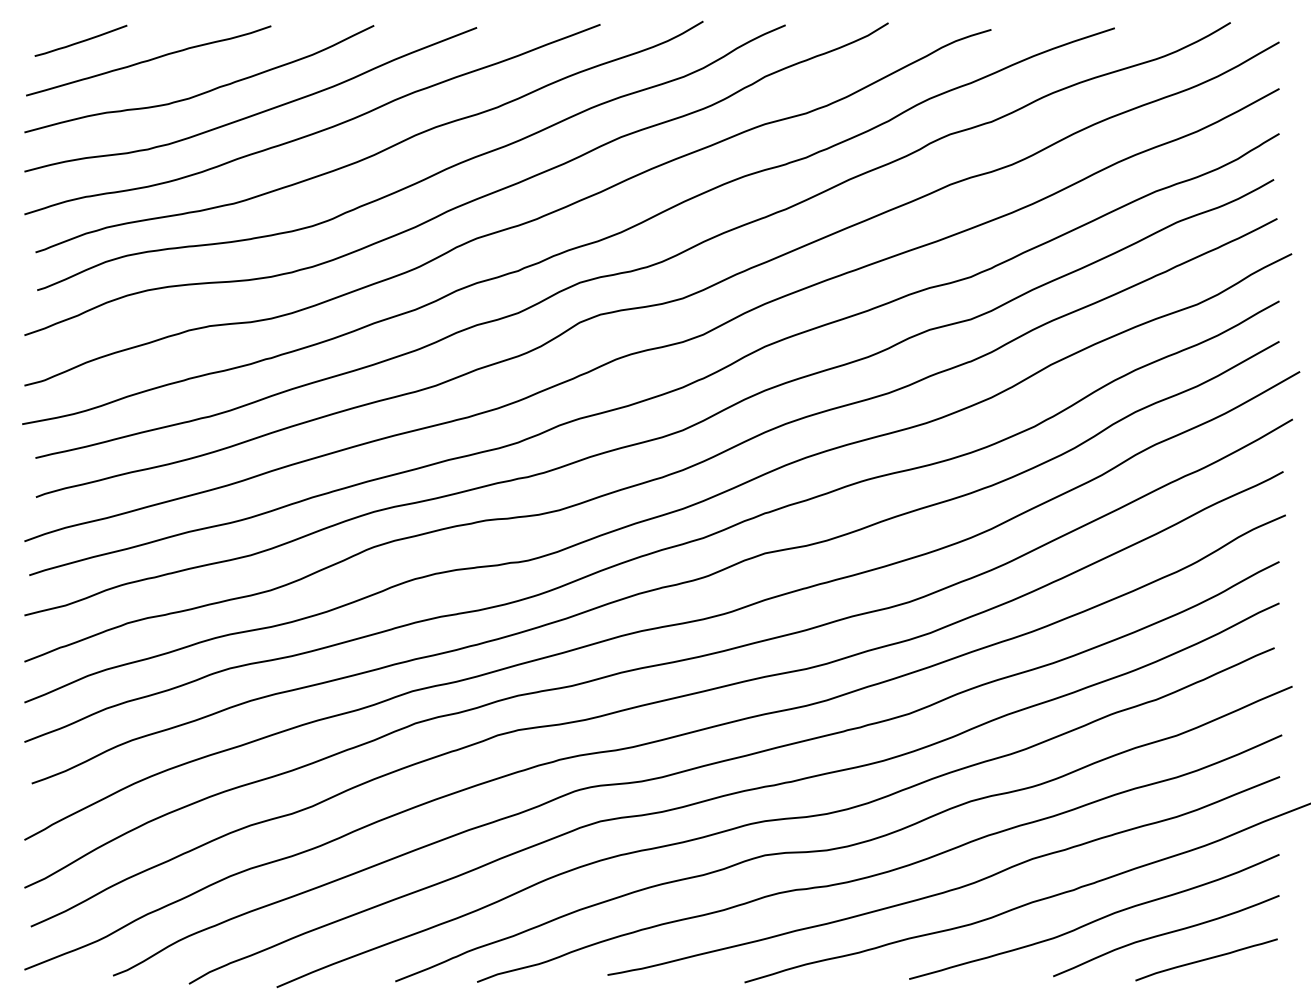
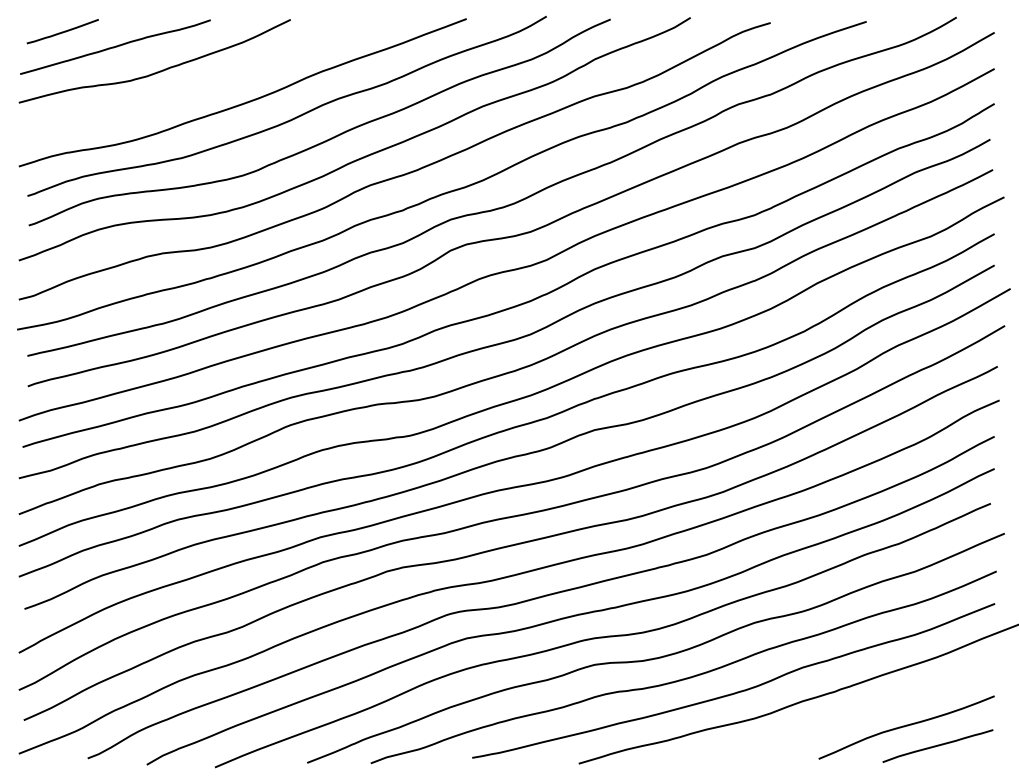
curve: (255, 113) -> (198, 88), removed
curve: (1095, 919) -> (851, 714), removed

